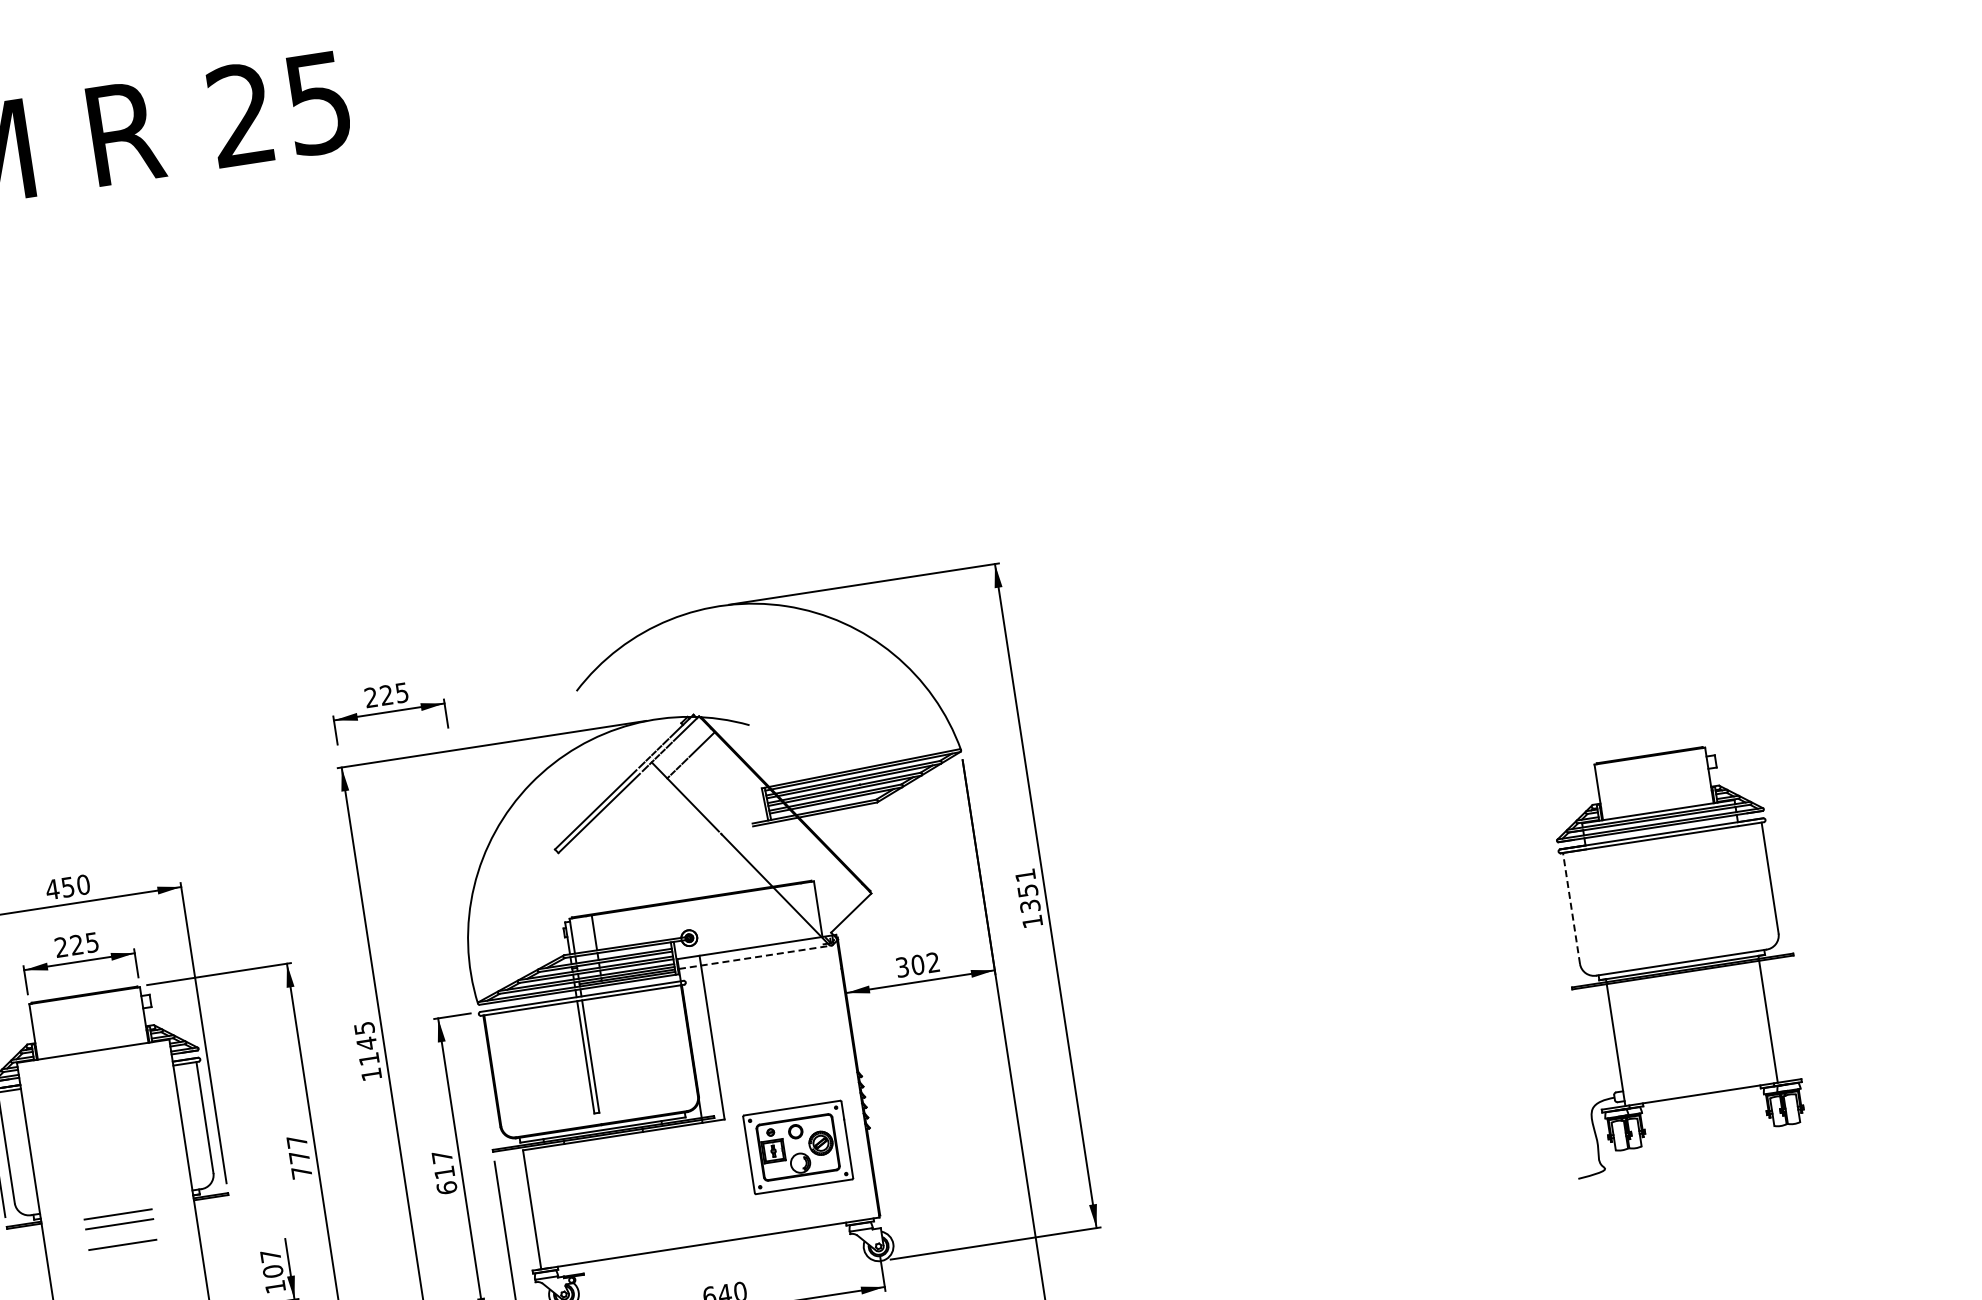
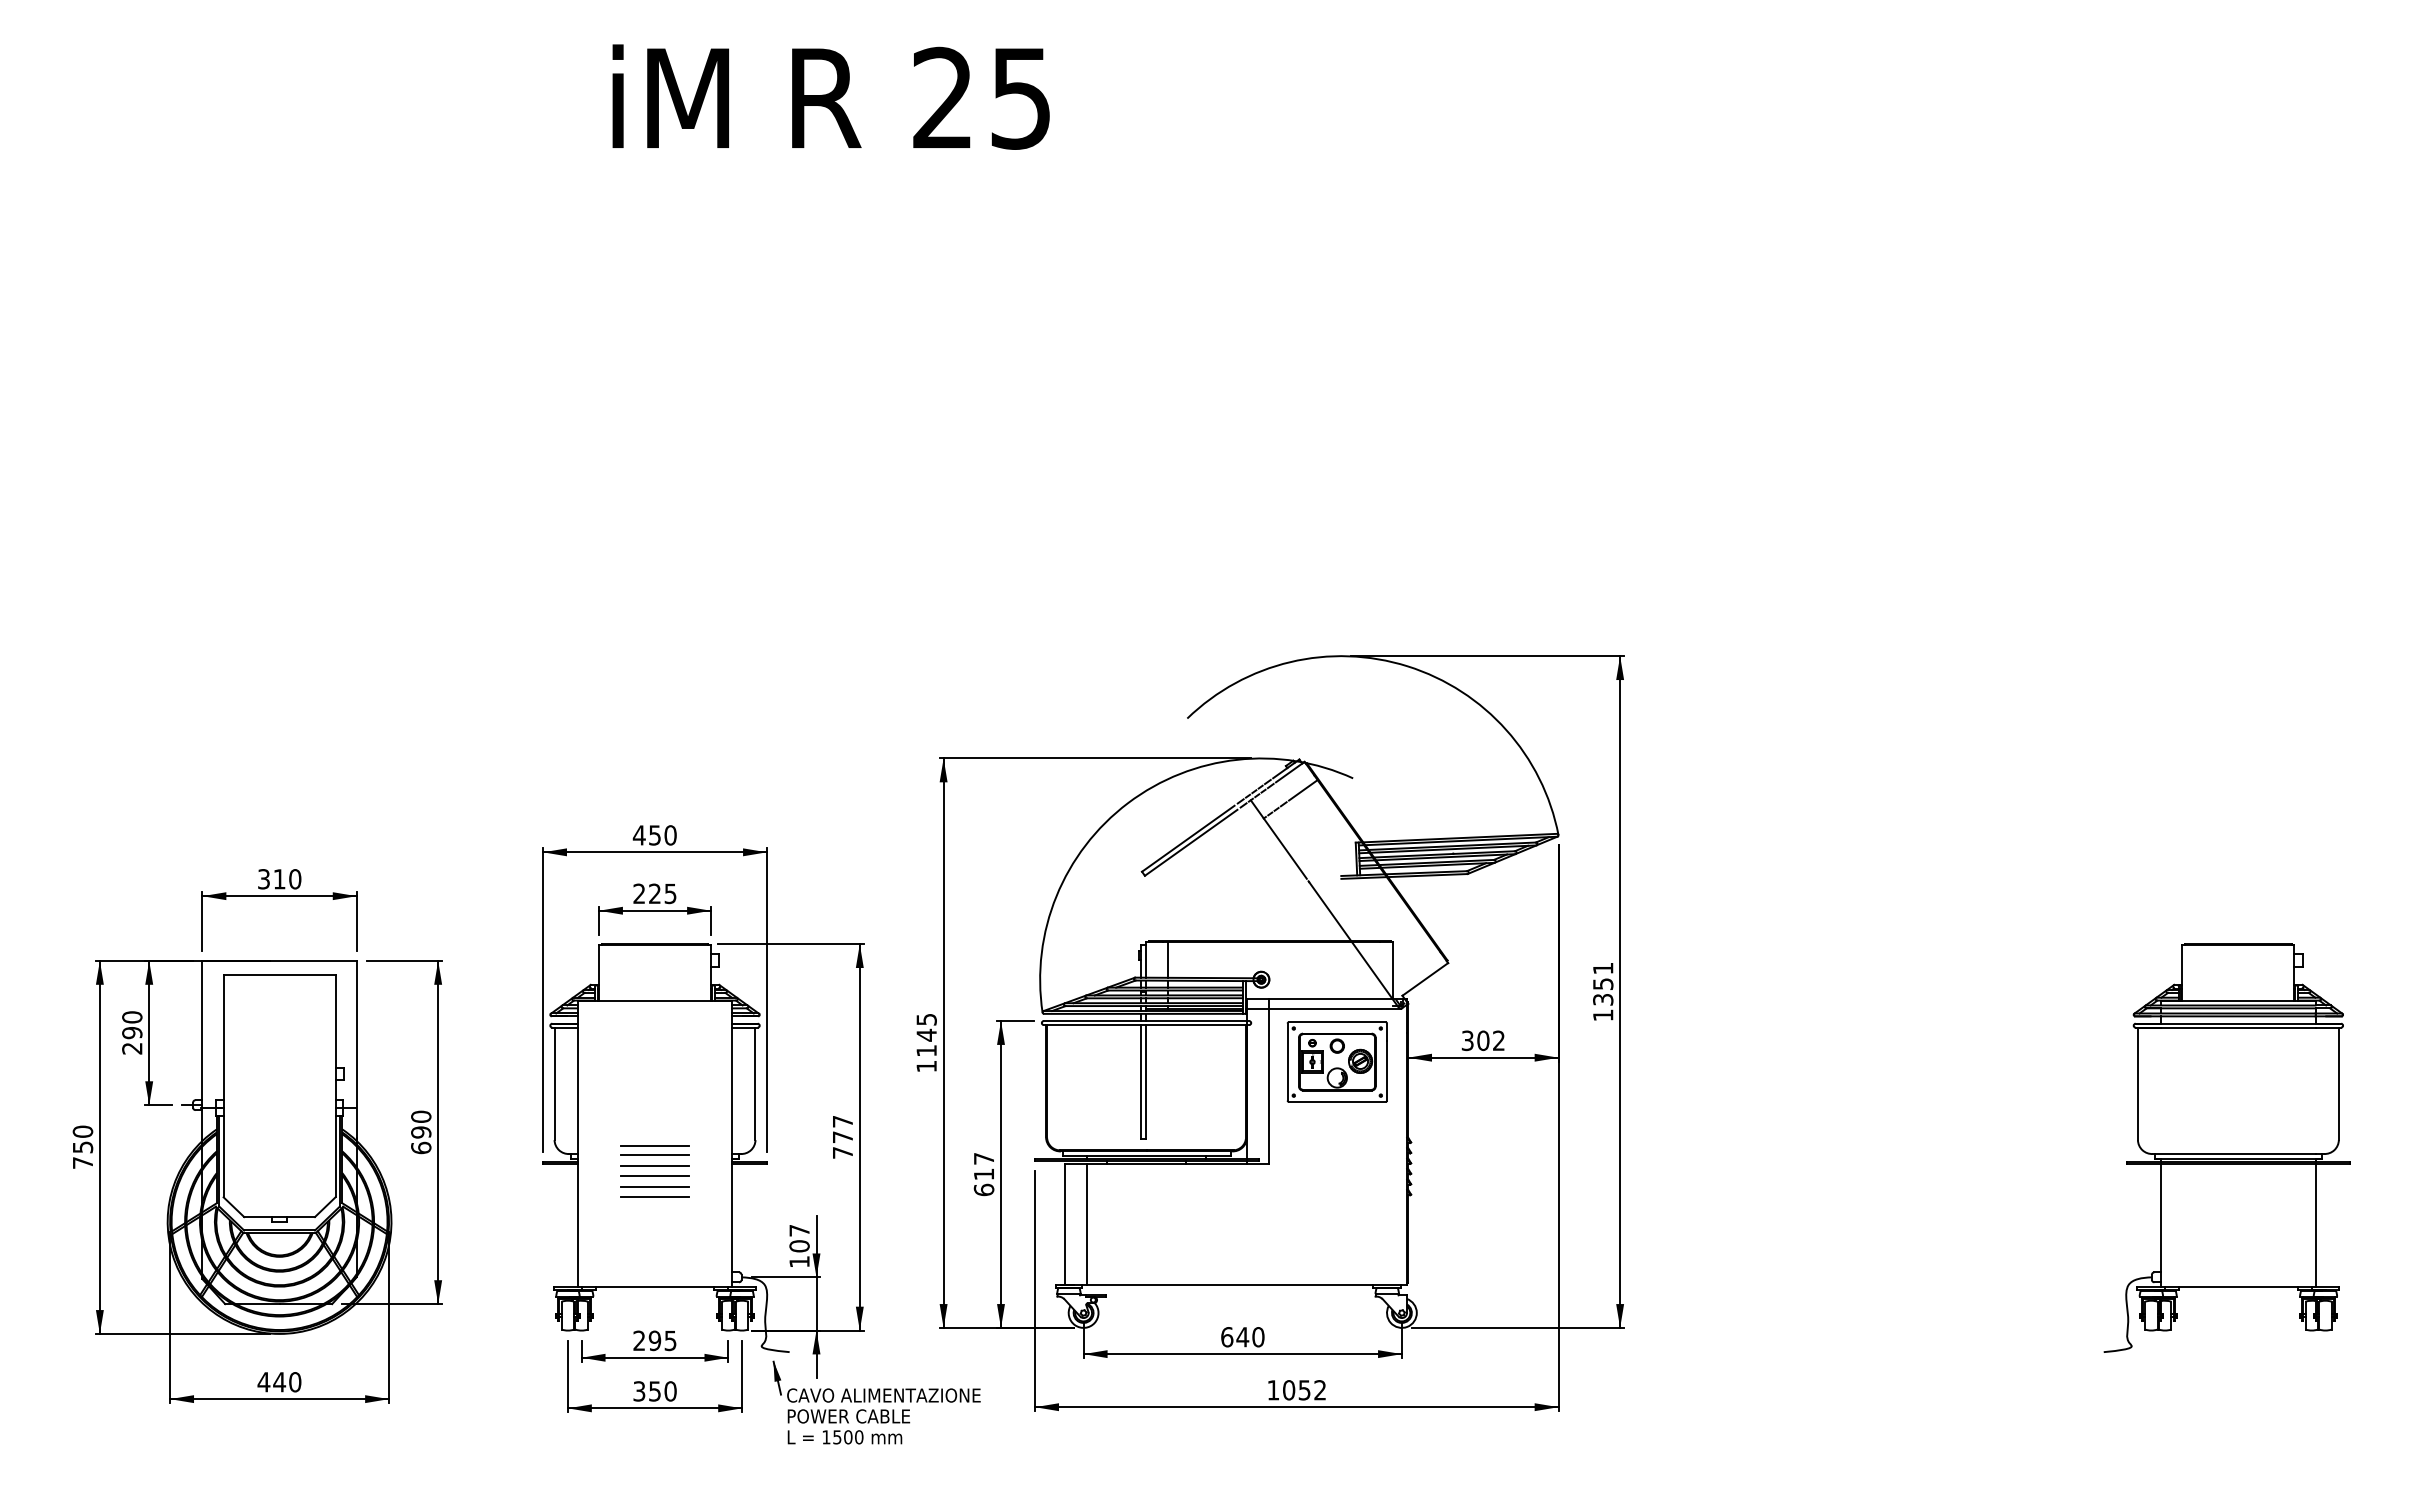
part: (388, 710) -> (998, 709), removed
line: (1571, 908) -> (2137, 1083), dashed -> solid
line: (756, 957) -> (1324, 1008), dashed -> solid
part: (797, 1147) -> (1336, 1061), moved
line: (114, 1193) -> (654, 1145), added
line: (115, 1203) -> (654, 1155), added
line: (554, 1206) -> (1087, 1224), added
line: (120, 1234) -> (654, 1186), added

